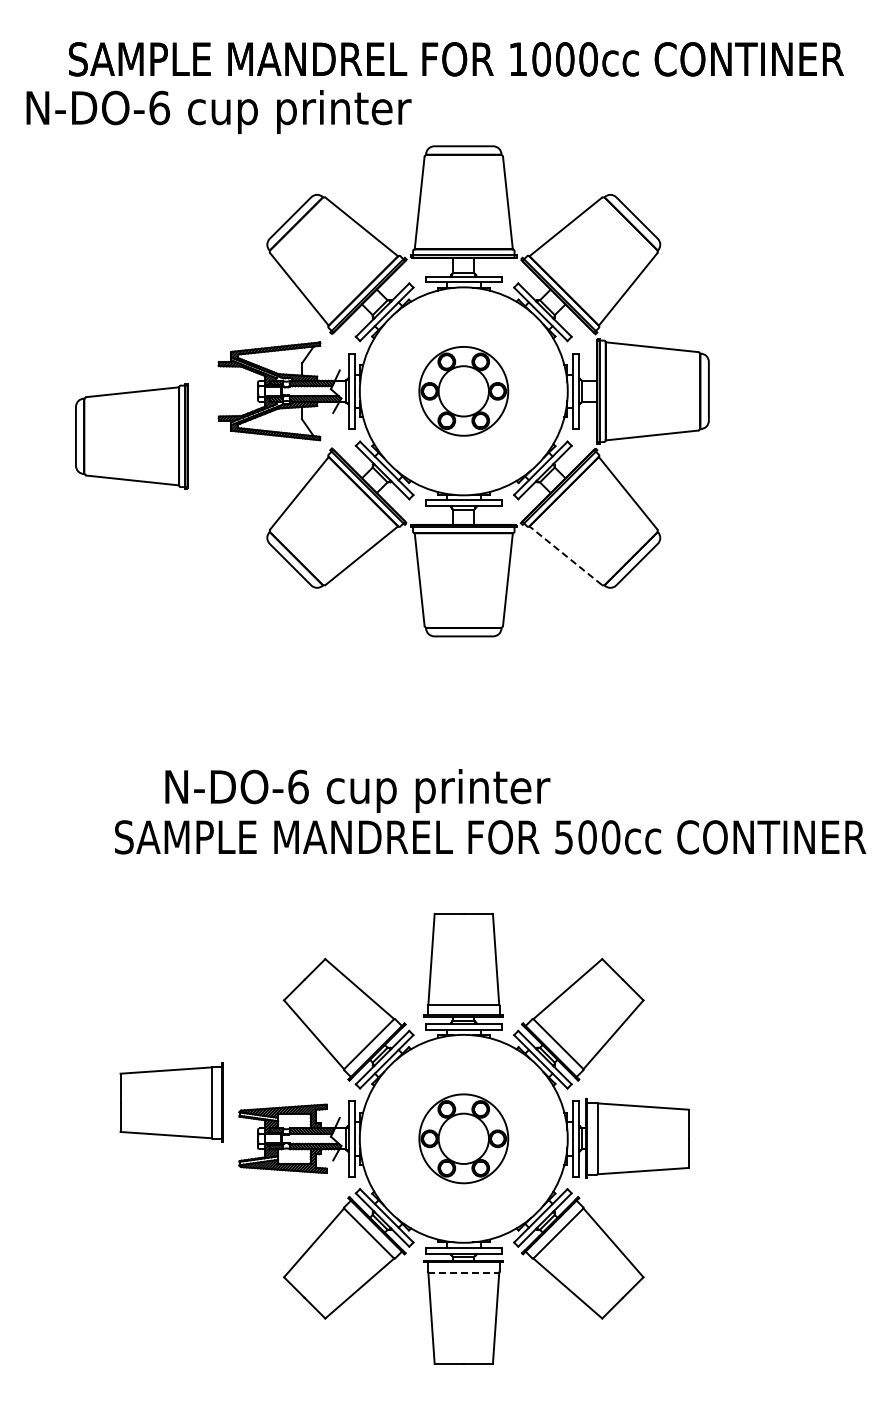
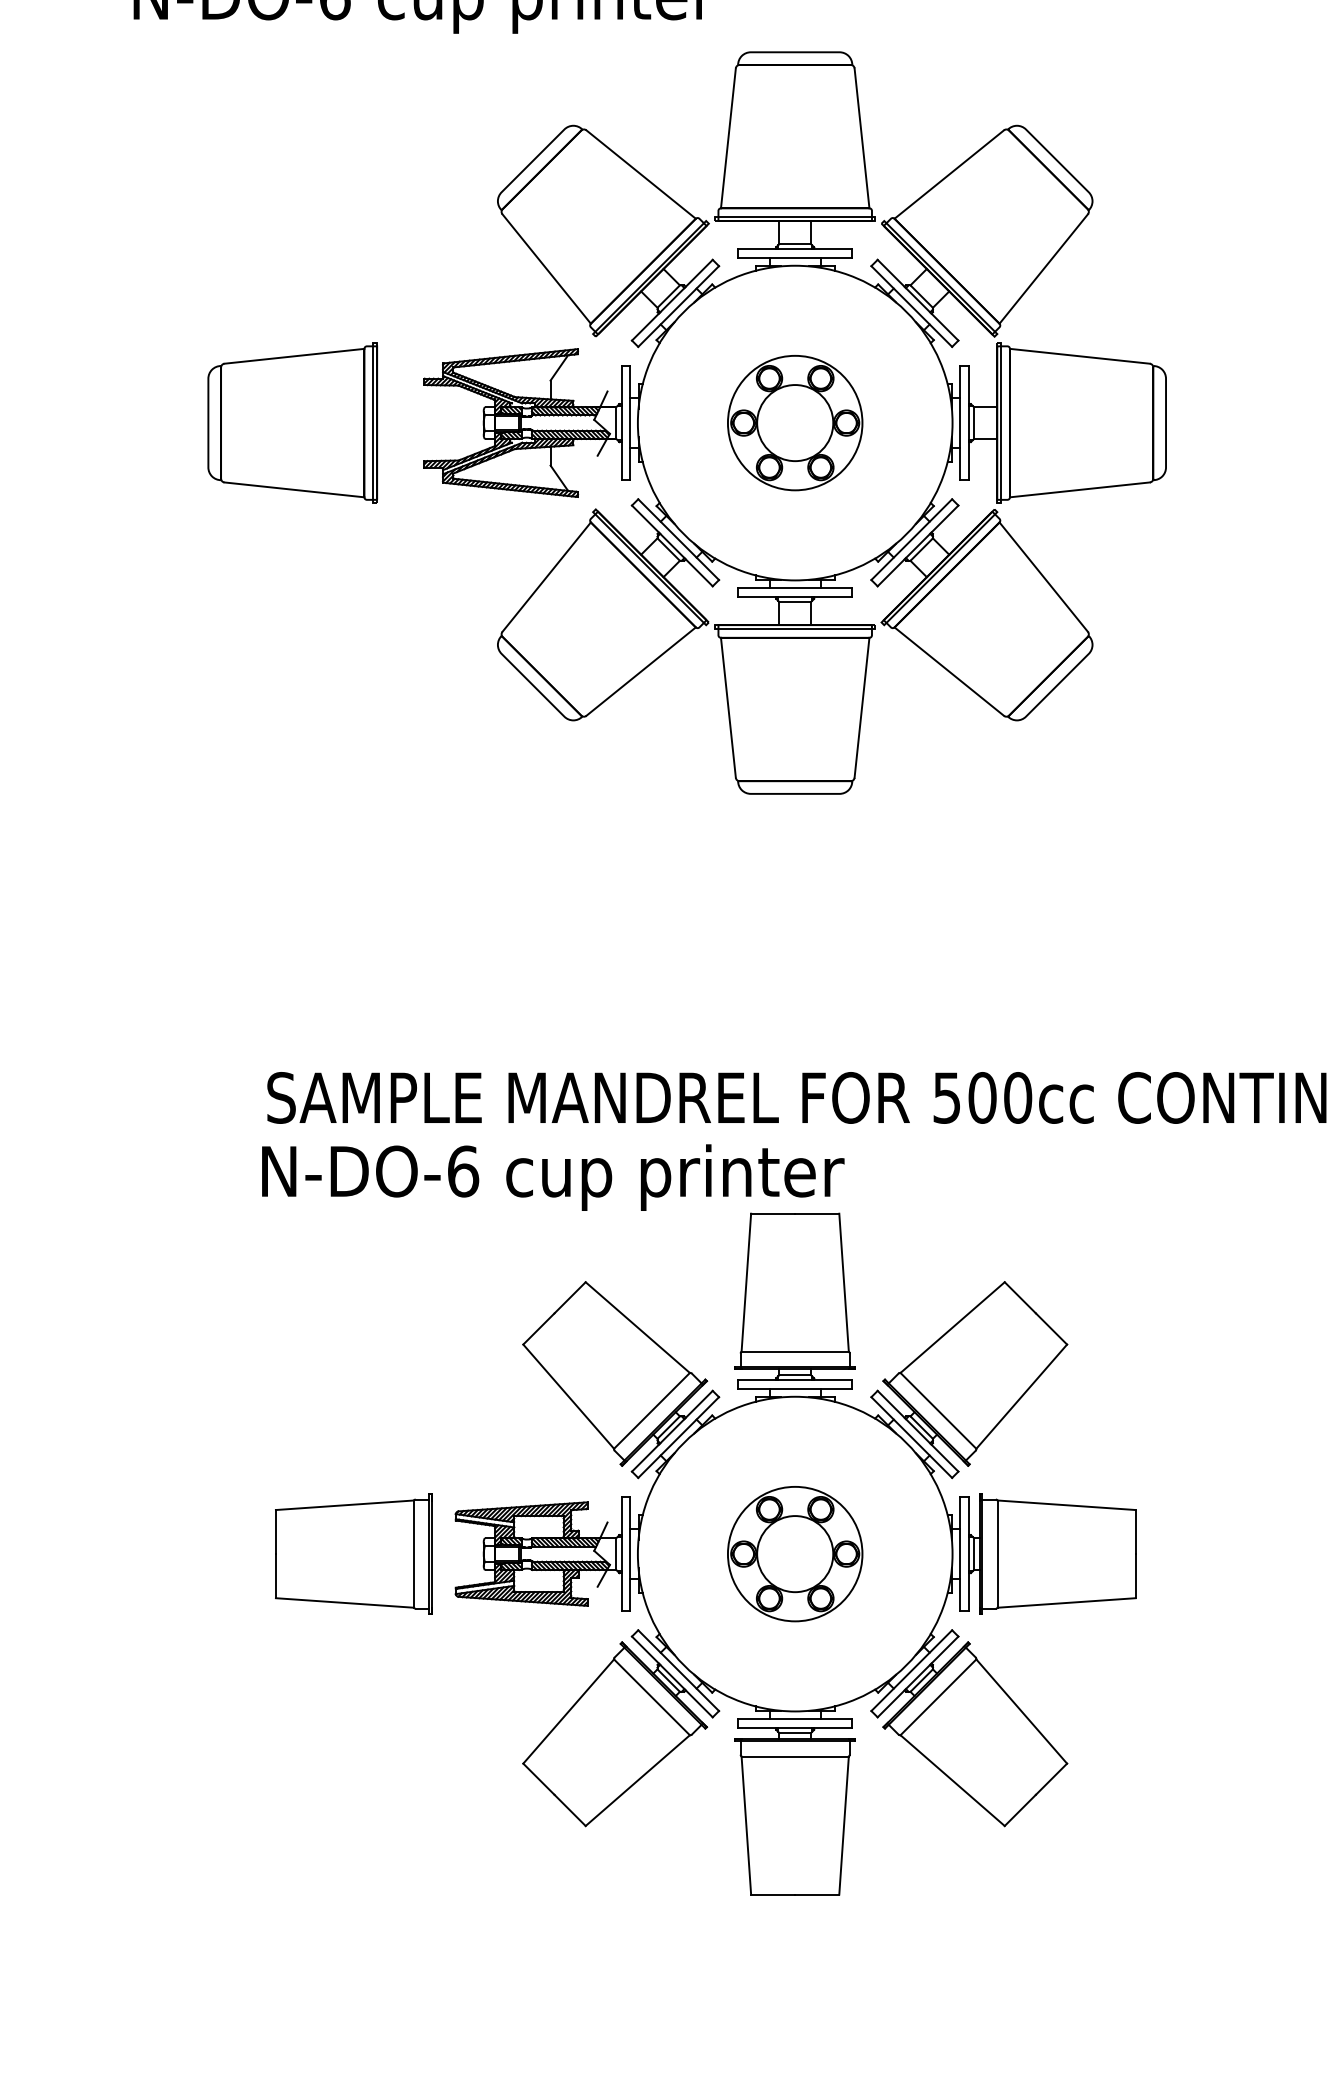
part: (131, 436) -> (292, 423), moved
line: (565, 555) -> (949, 671), dashed -> solid
text: (357, 790) -> (552, 1176), moved
part: (171, 1102) -> (352, 1553), moved
line: (464, 1272) -> (796, 1756), dashed -> solid

